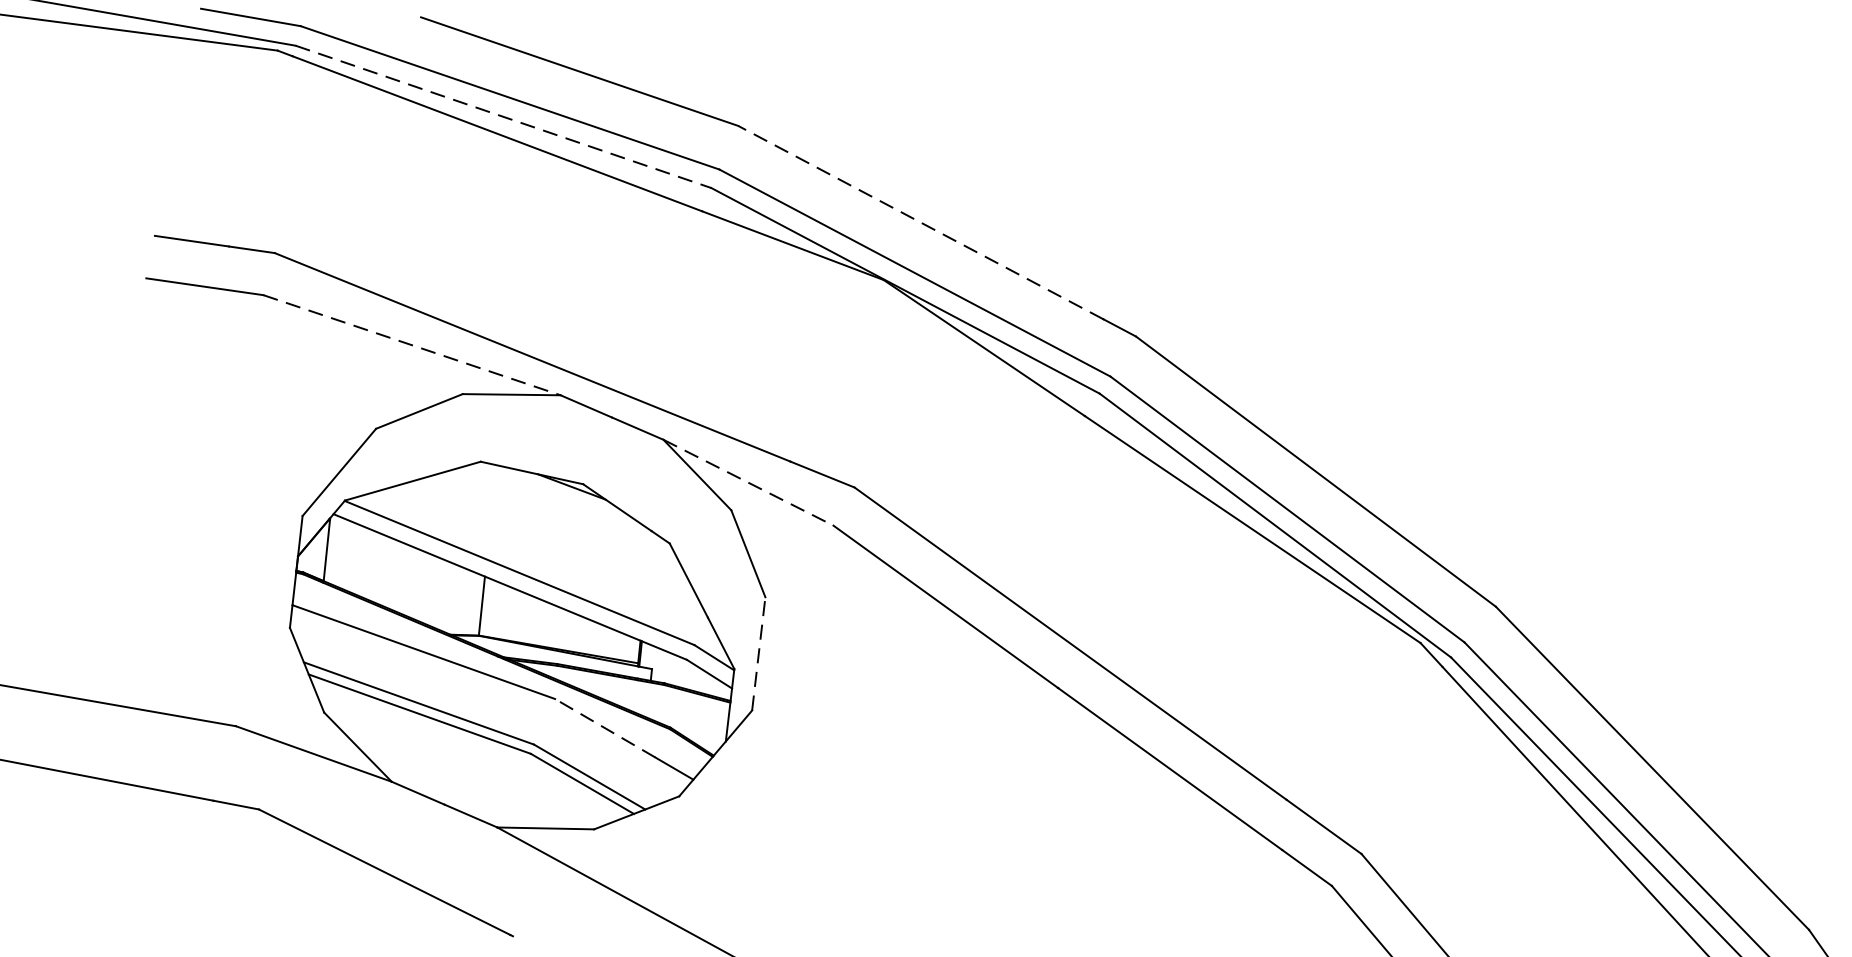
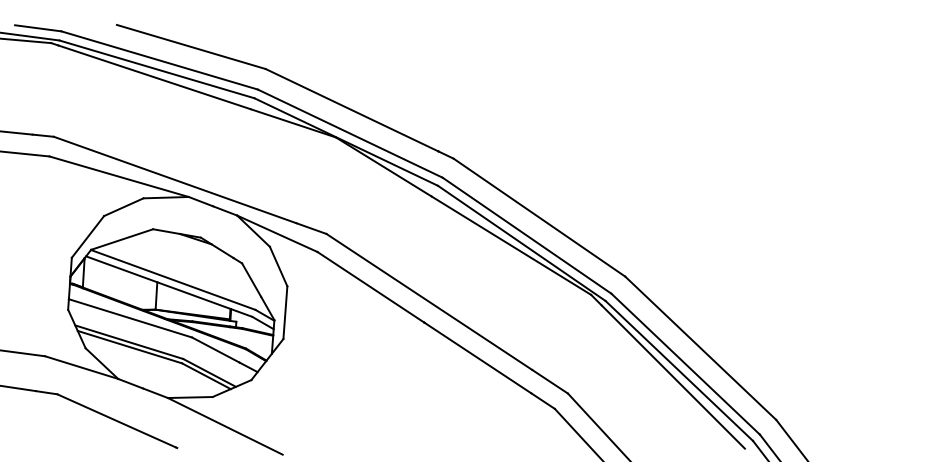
line: (502, 117) -> (156, 69), dashed -> solid
line: (919, 223) -> (351, 110), dashed -> solid
line: (412, 344) -> (119, 176), dashed -> solid
line: (748, 482) -> (277, 233), dashed -> solid
line: (759, 653) -> (285, 312), dashed -> solid
line: (604, 729) -> (215, 350), dashed -> solid

